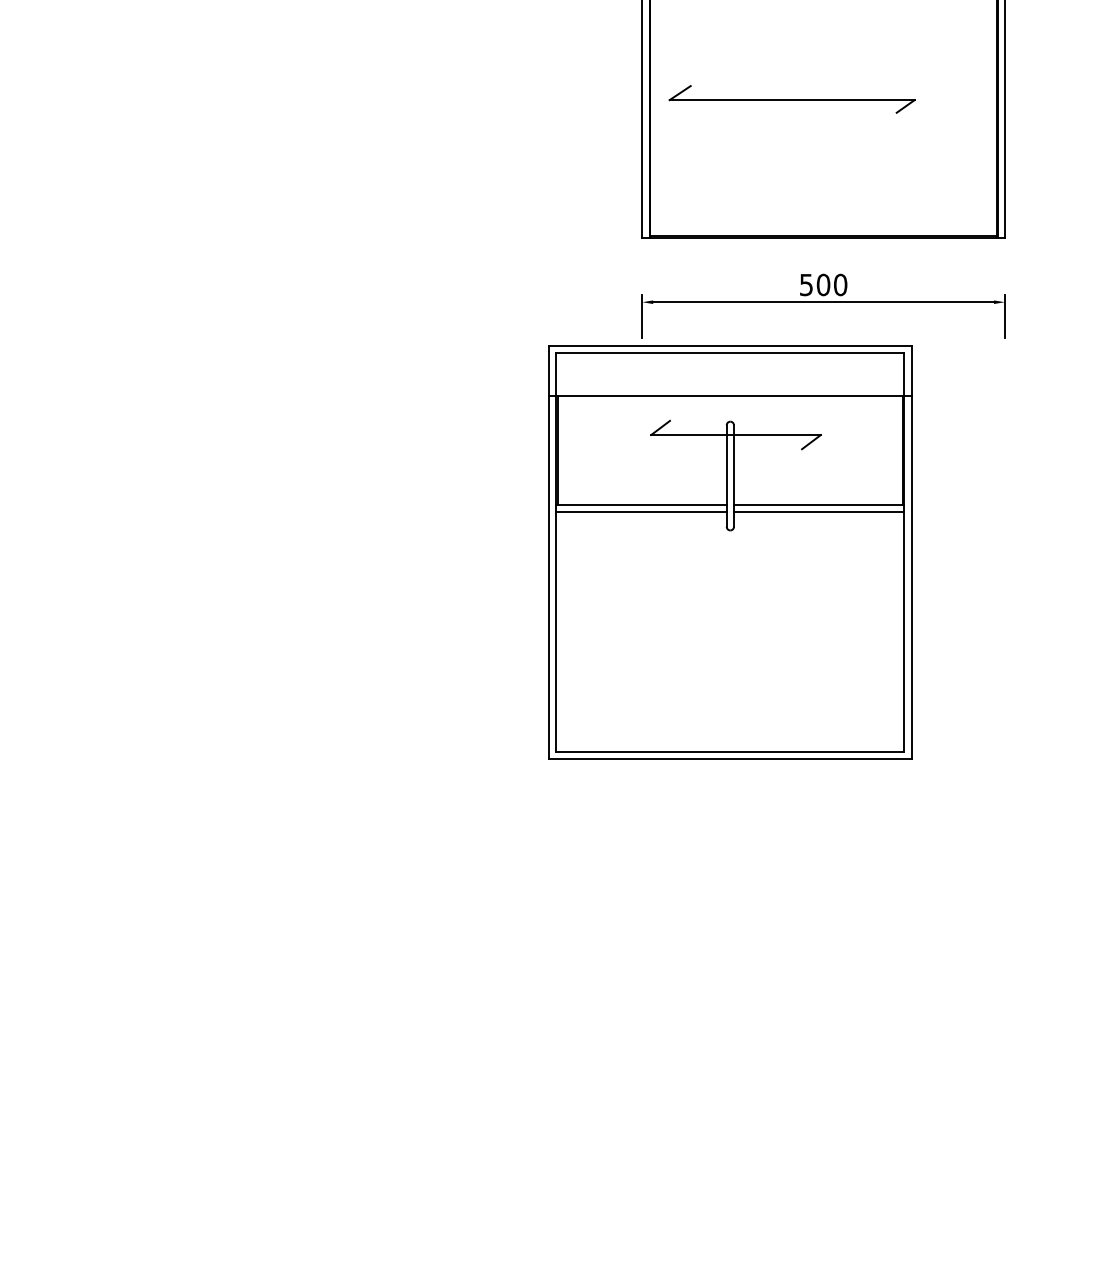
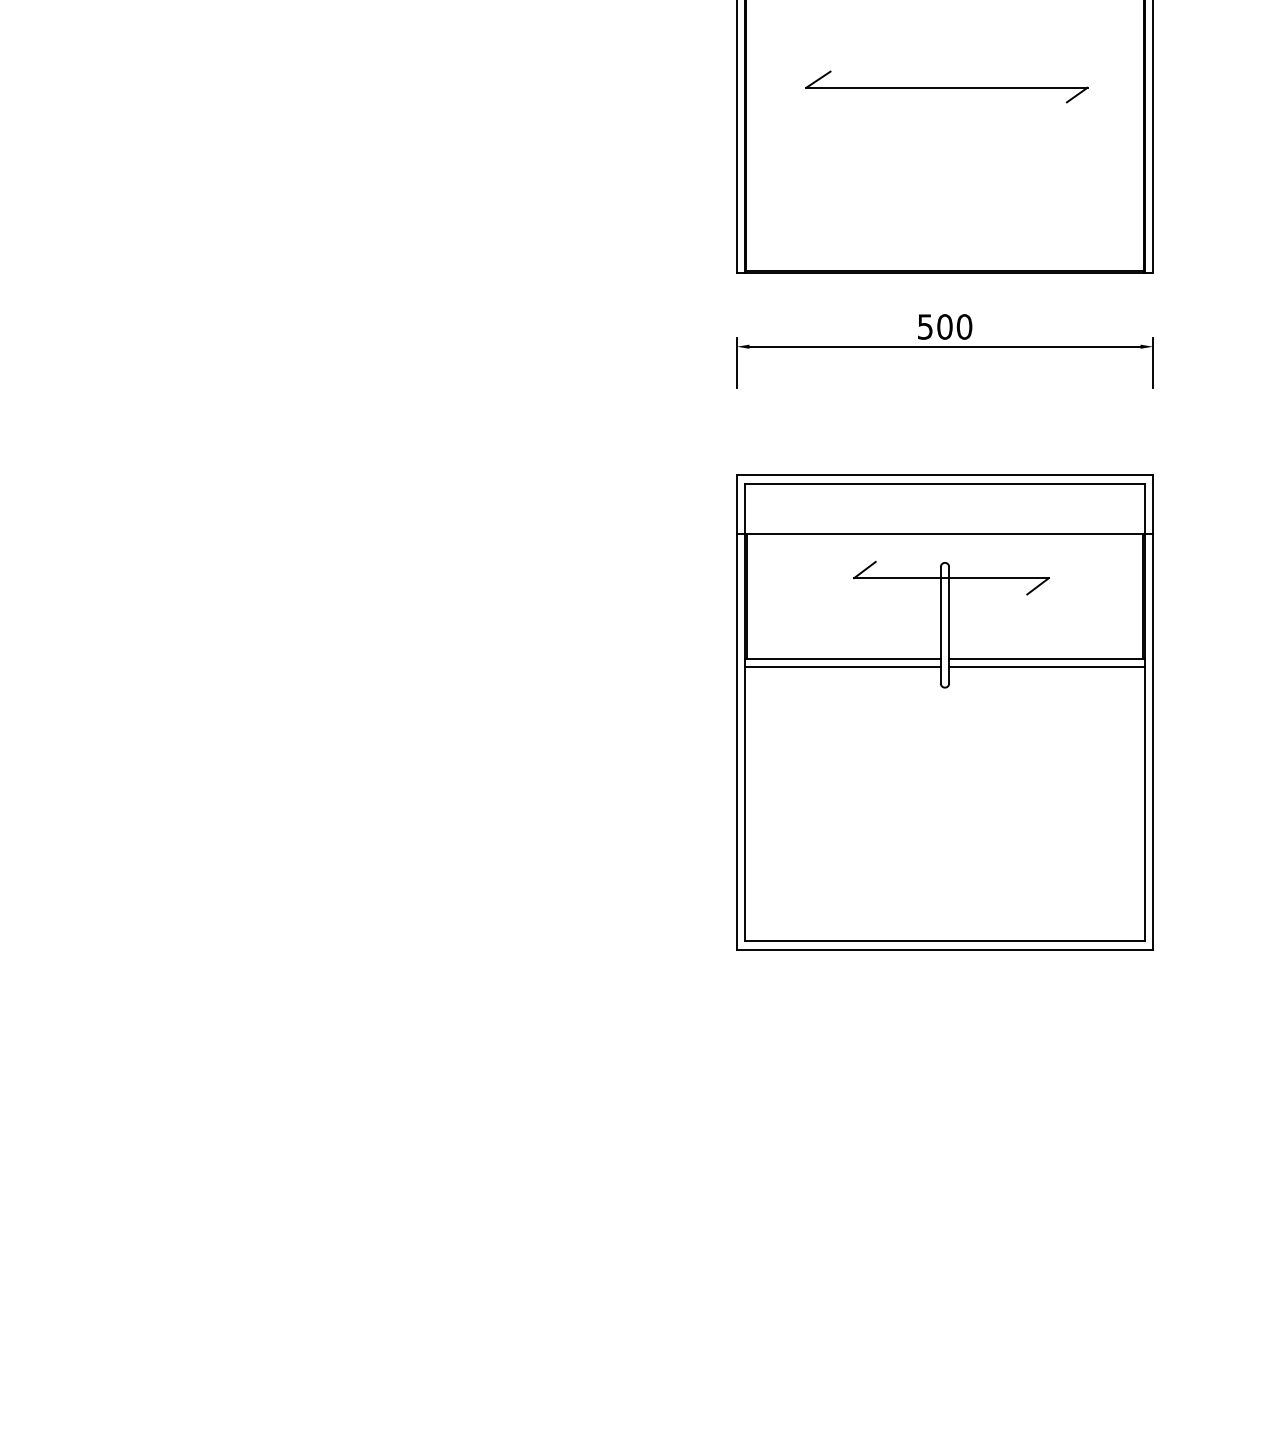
part: (791, 99) -> (946, 86), moved
part: (729, 552) -> (944, 712), moved

